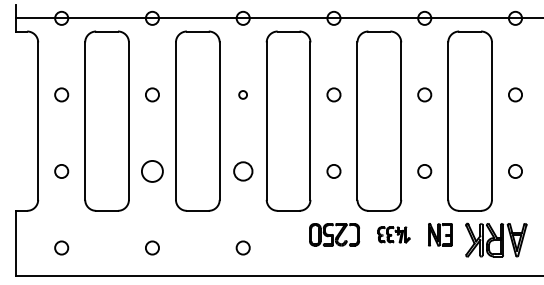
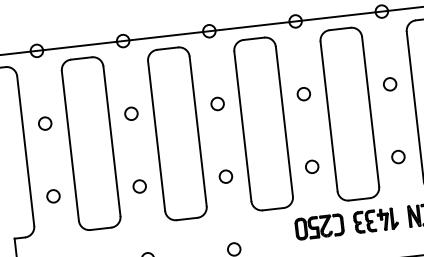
circle: (242, 94) -> (216, 103), size x1.67
circle: (152, 171) -> (139, 186), size x0.62
circle: (242, 171) -> (225, 176), size x0.71
part: (393, 234) -> (375, 220), size x1.43

